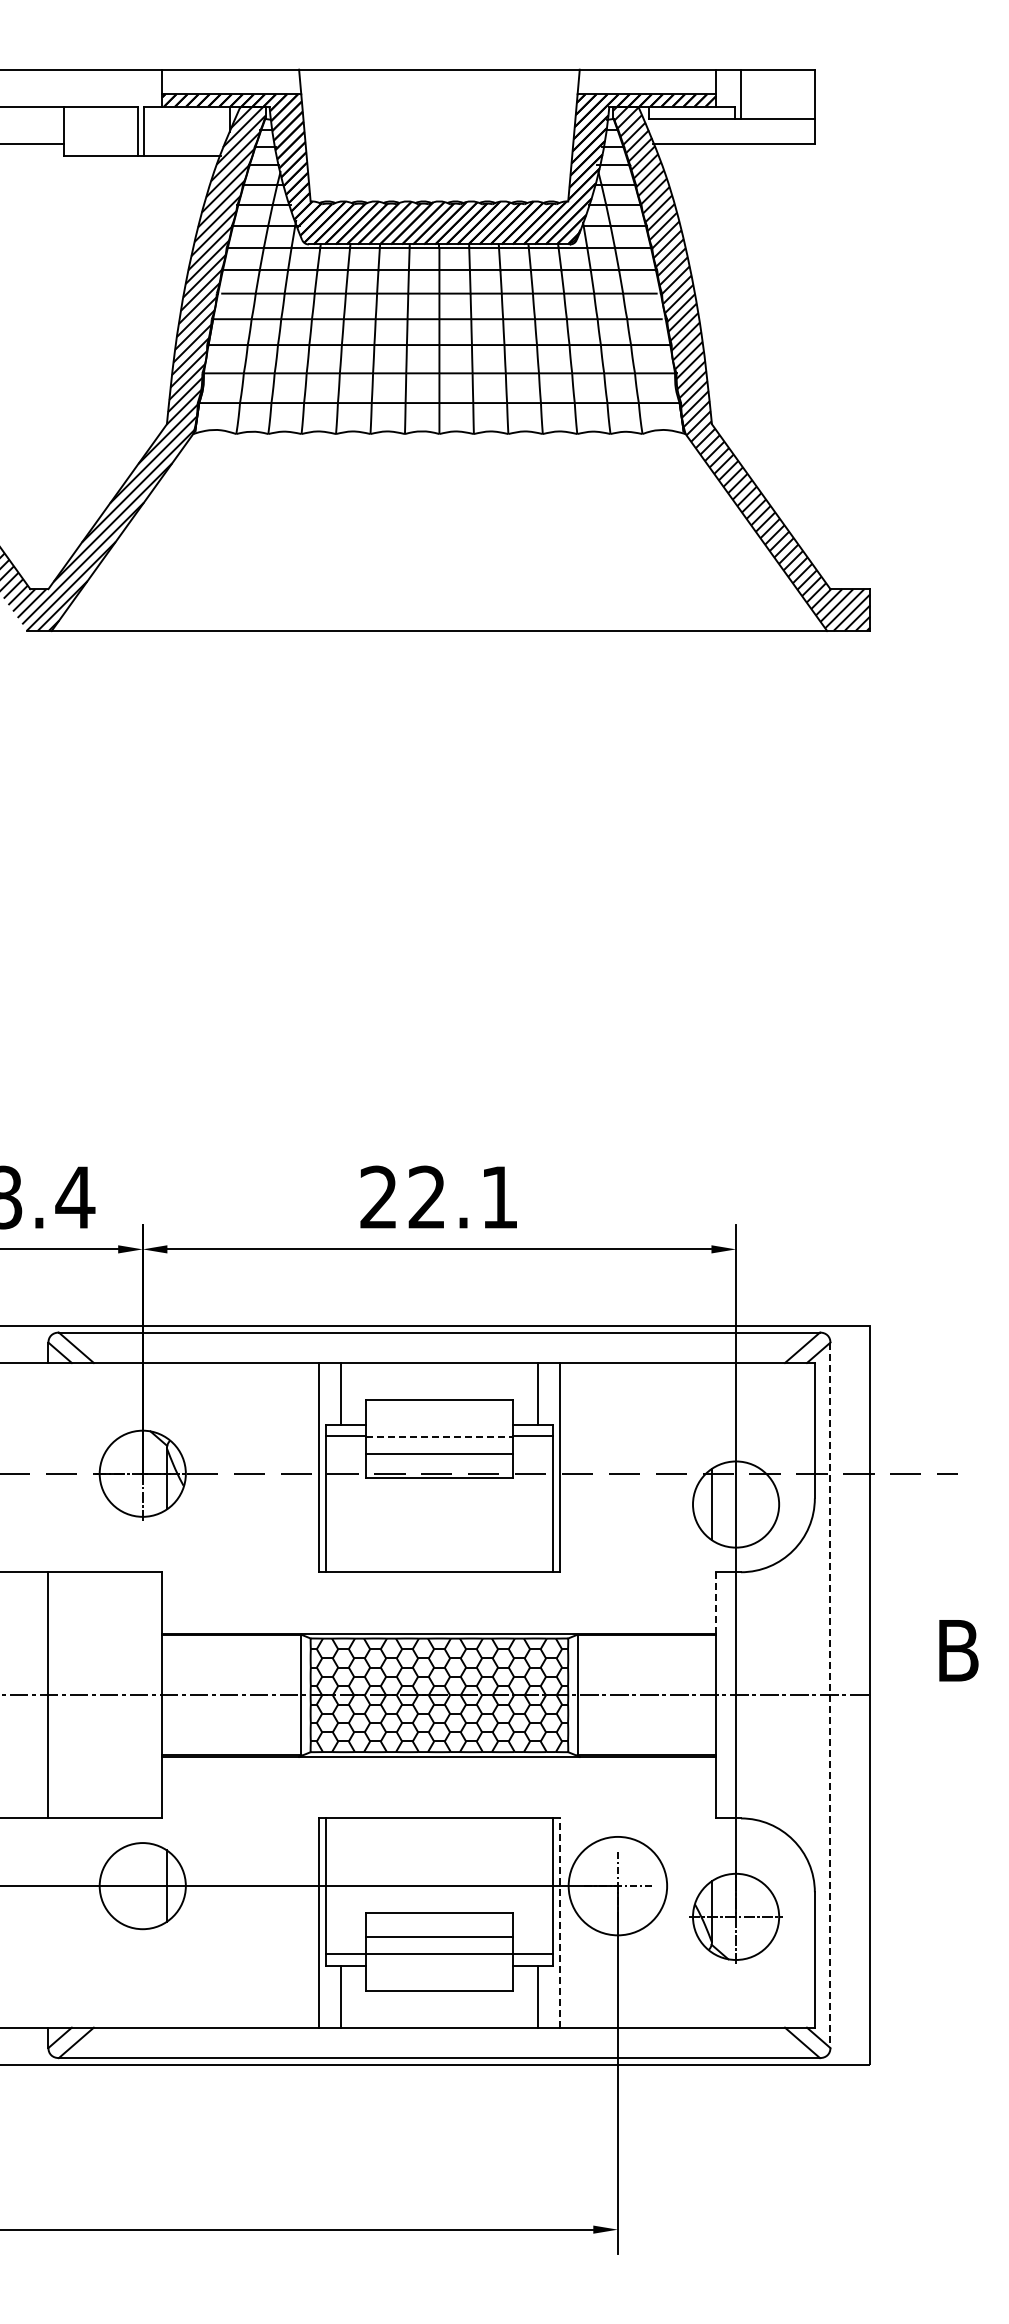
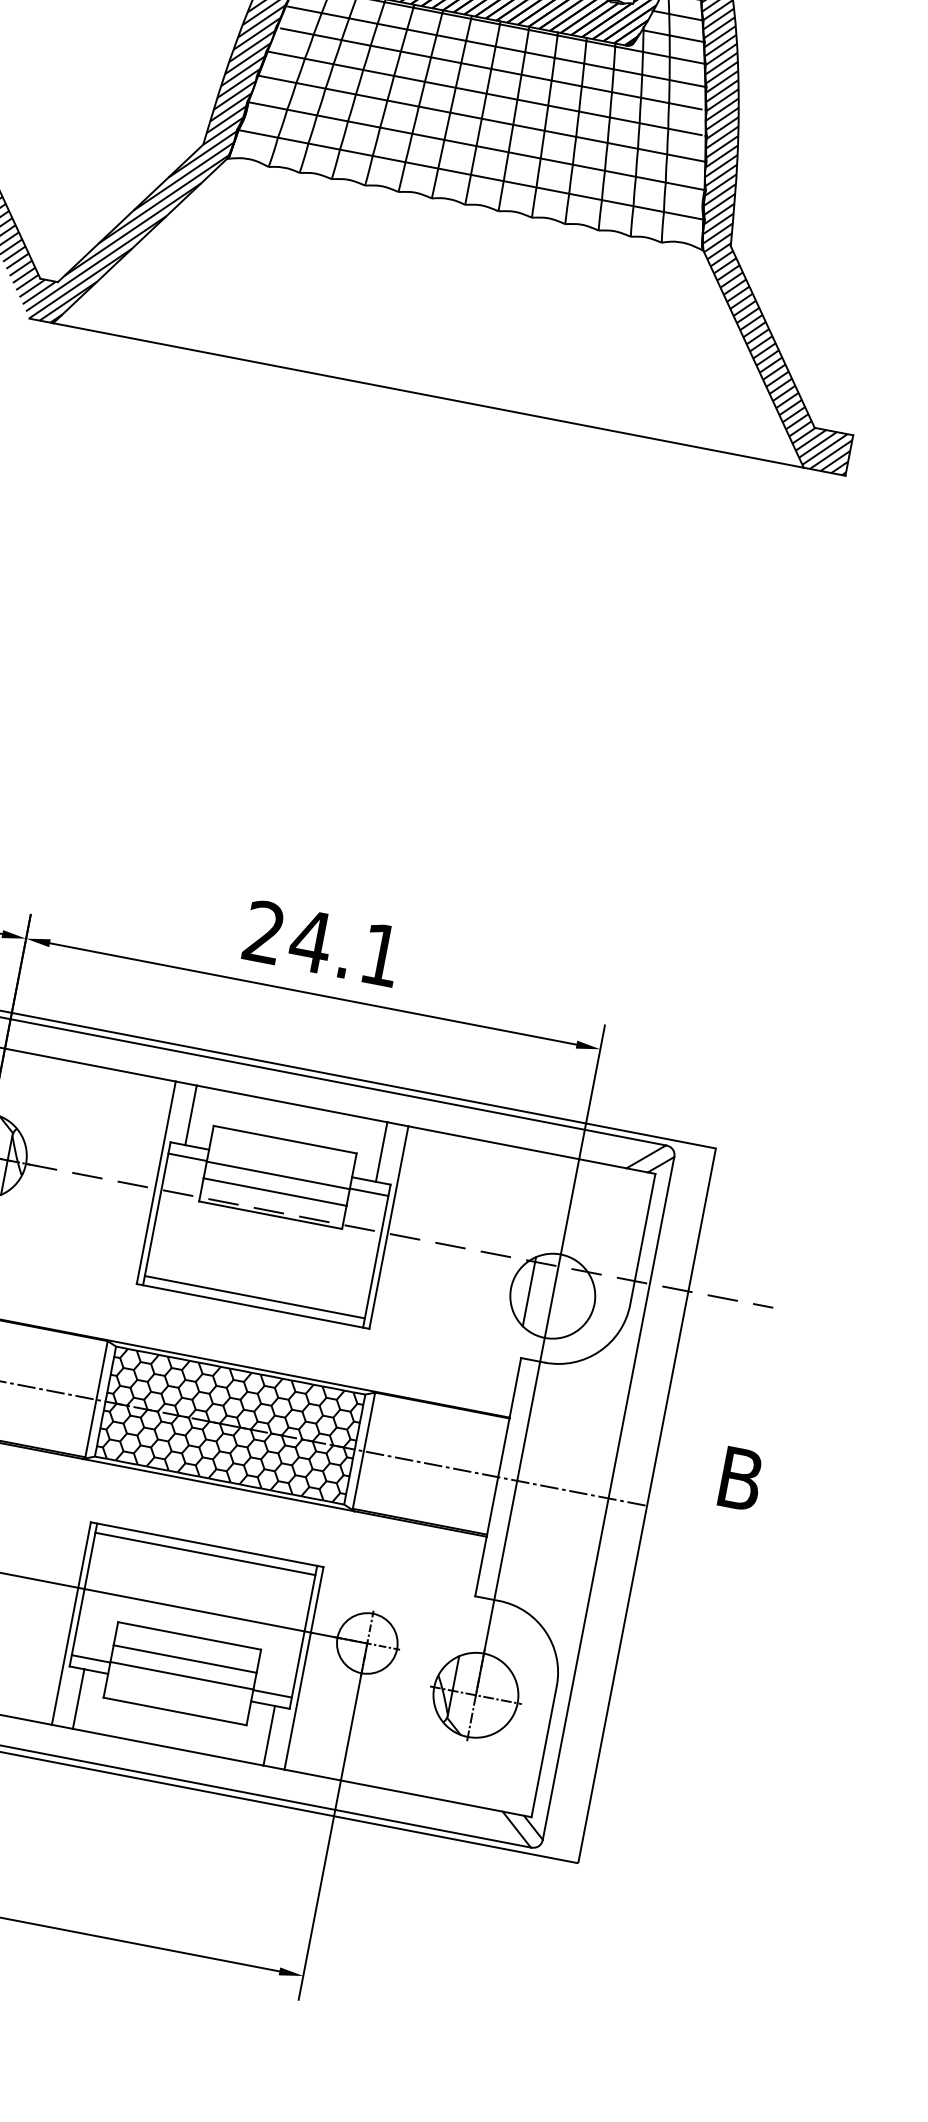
text: (427, 1196) -> (311, 940), 22.1 -> 24.1
line: (439, 1436) -> (278, 1175), dashed -> solid
line: (439, 1562) -> (254, 1297), added
line: (716, 1603) -> (515, 1388), dashed -> solid
line: (830, 1695) -> (608, 1498), dashed -> solid
line: (439, 1827) -> (205, 1553), added
circle: (617, 1885) -> (367, 1642), size x0.62
line: (559, 1923) -> (303, 1668), dashed -> solid

